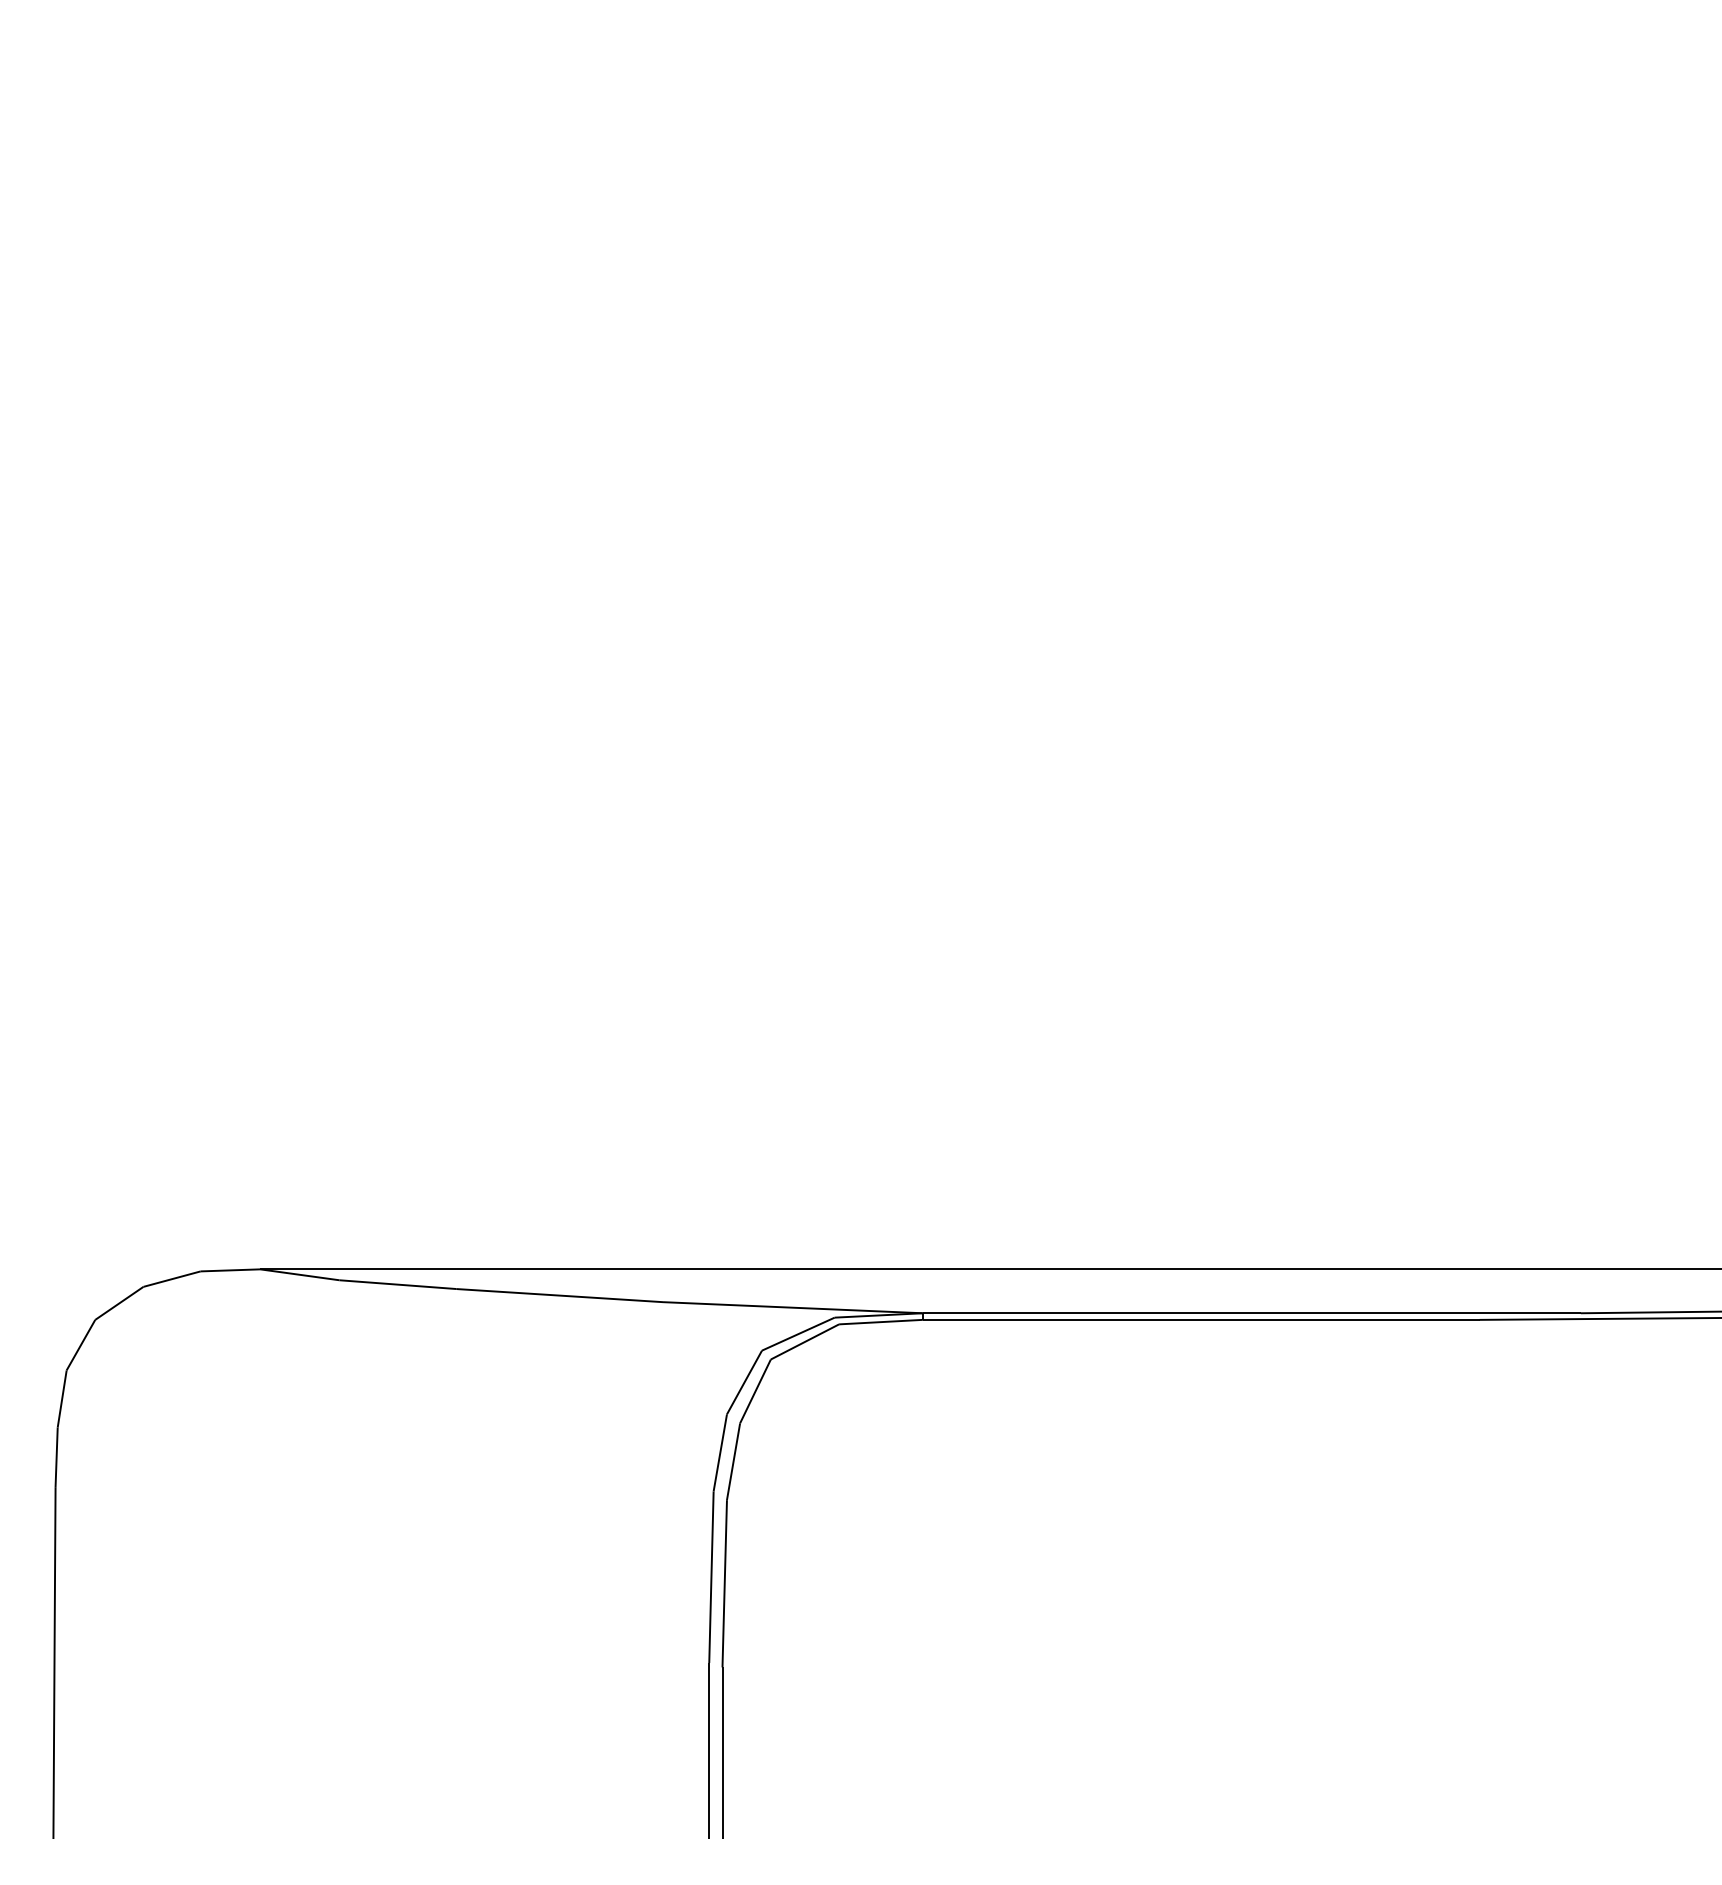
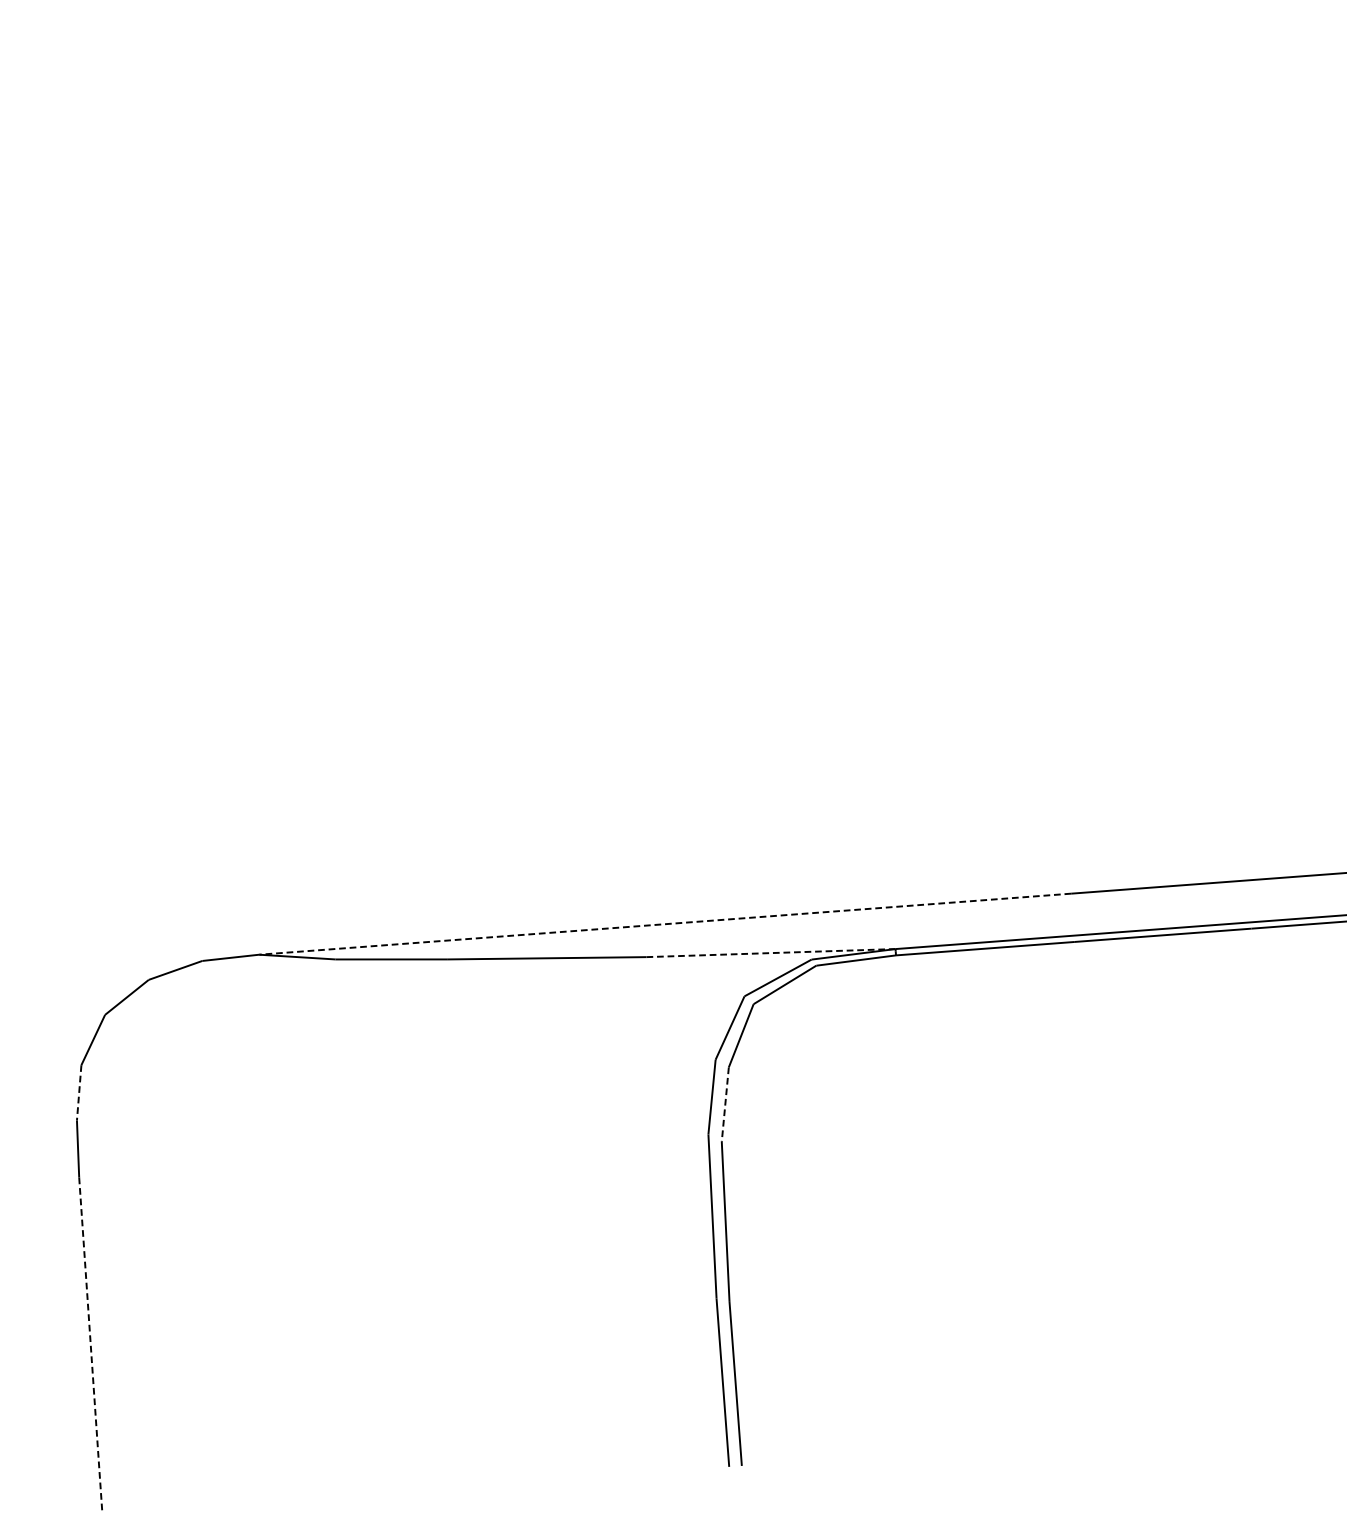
line: (685, 1269) -> (665, 924), solid -> dashed
line: (792, 1307) -> (770, 952), solid -> dashed
line: (62, 1399) -> (79, 1093), solid -> dashed
line: (733, 1461) -> (725, 1104), solid -> dashed
line: (54, 1663) -> (90, 1346), solid -> dashed

